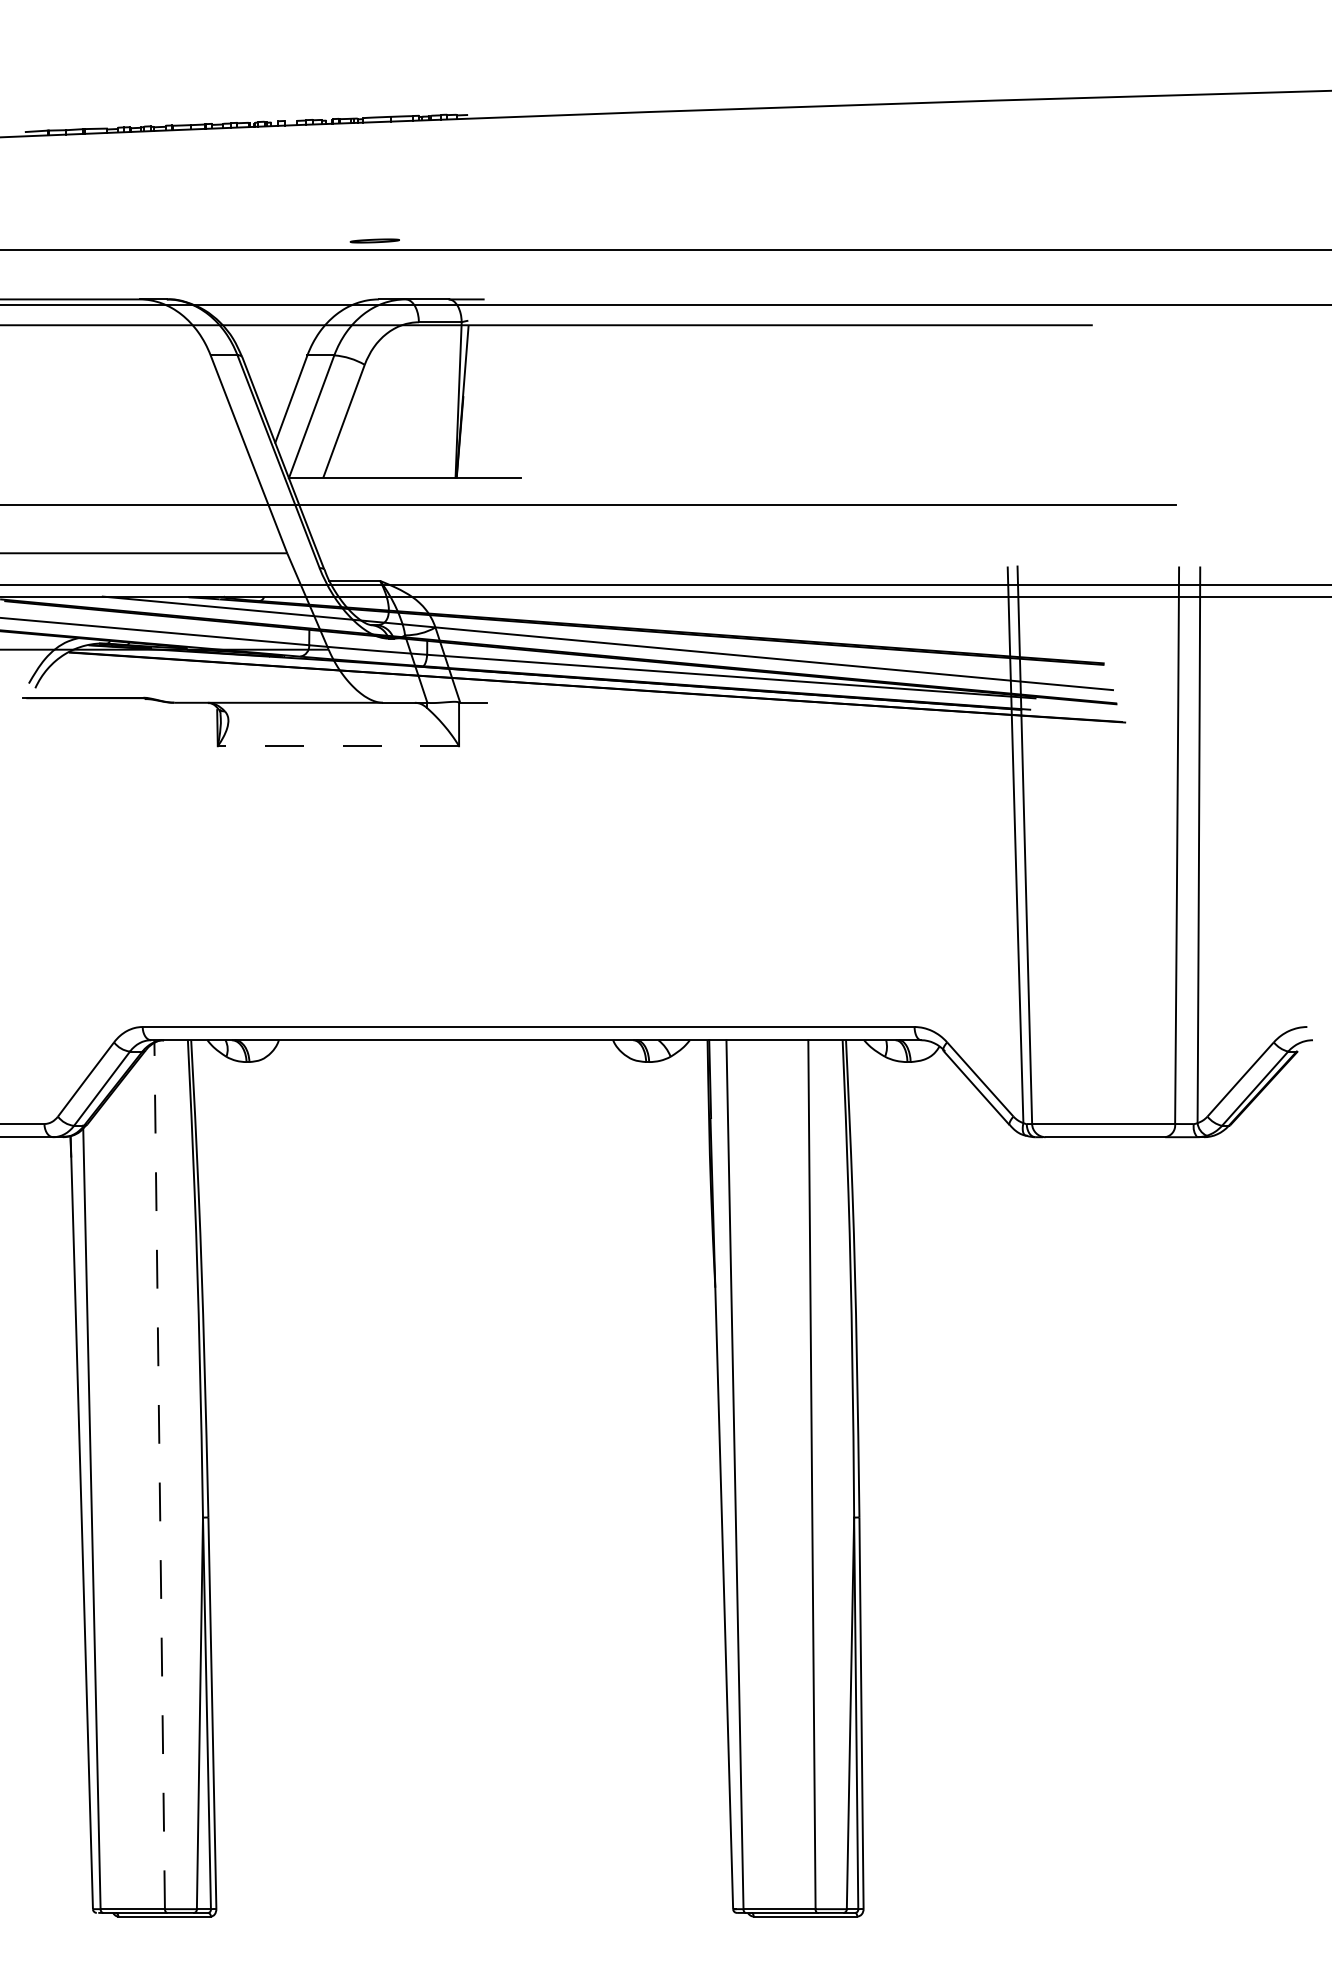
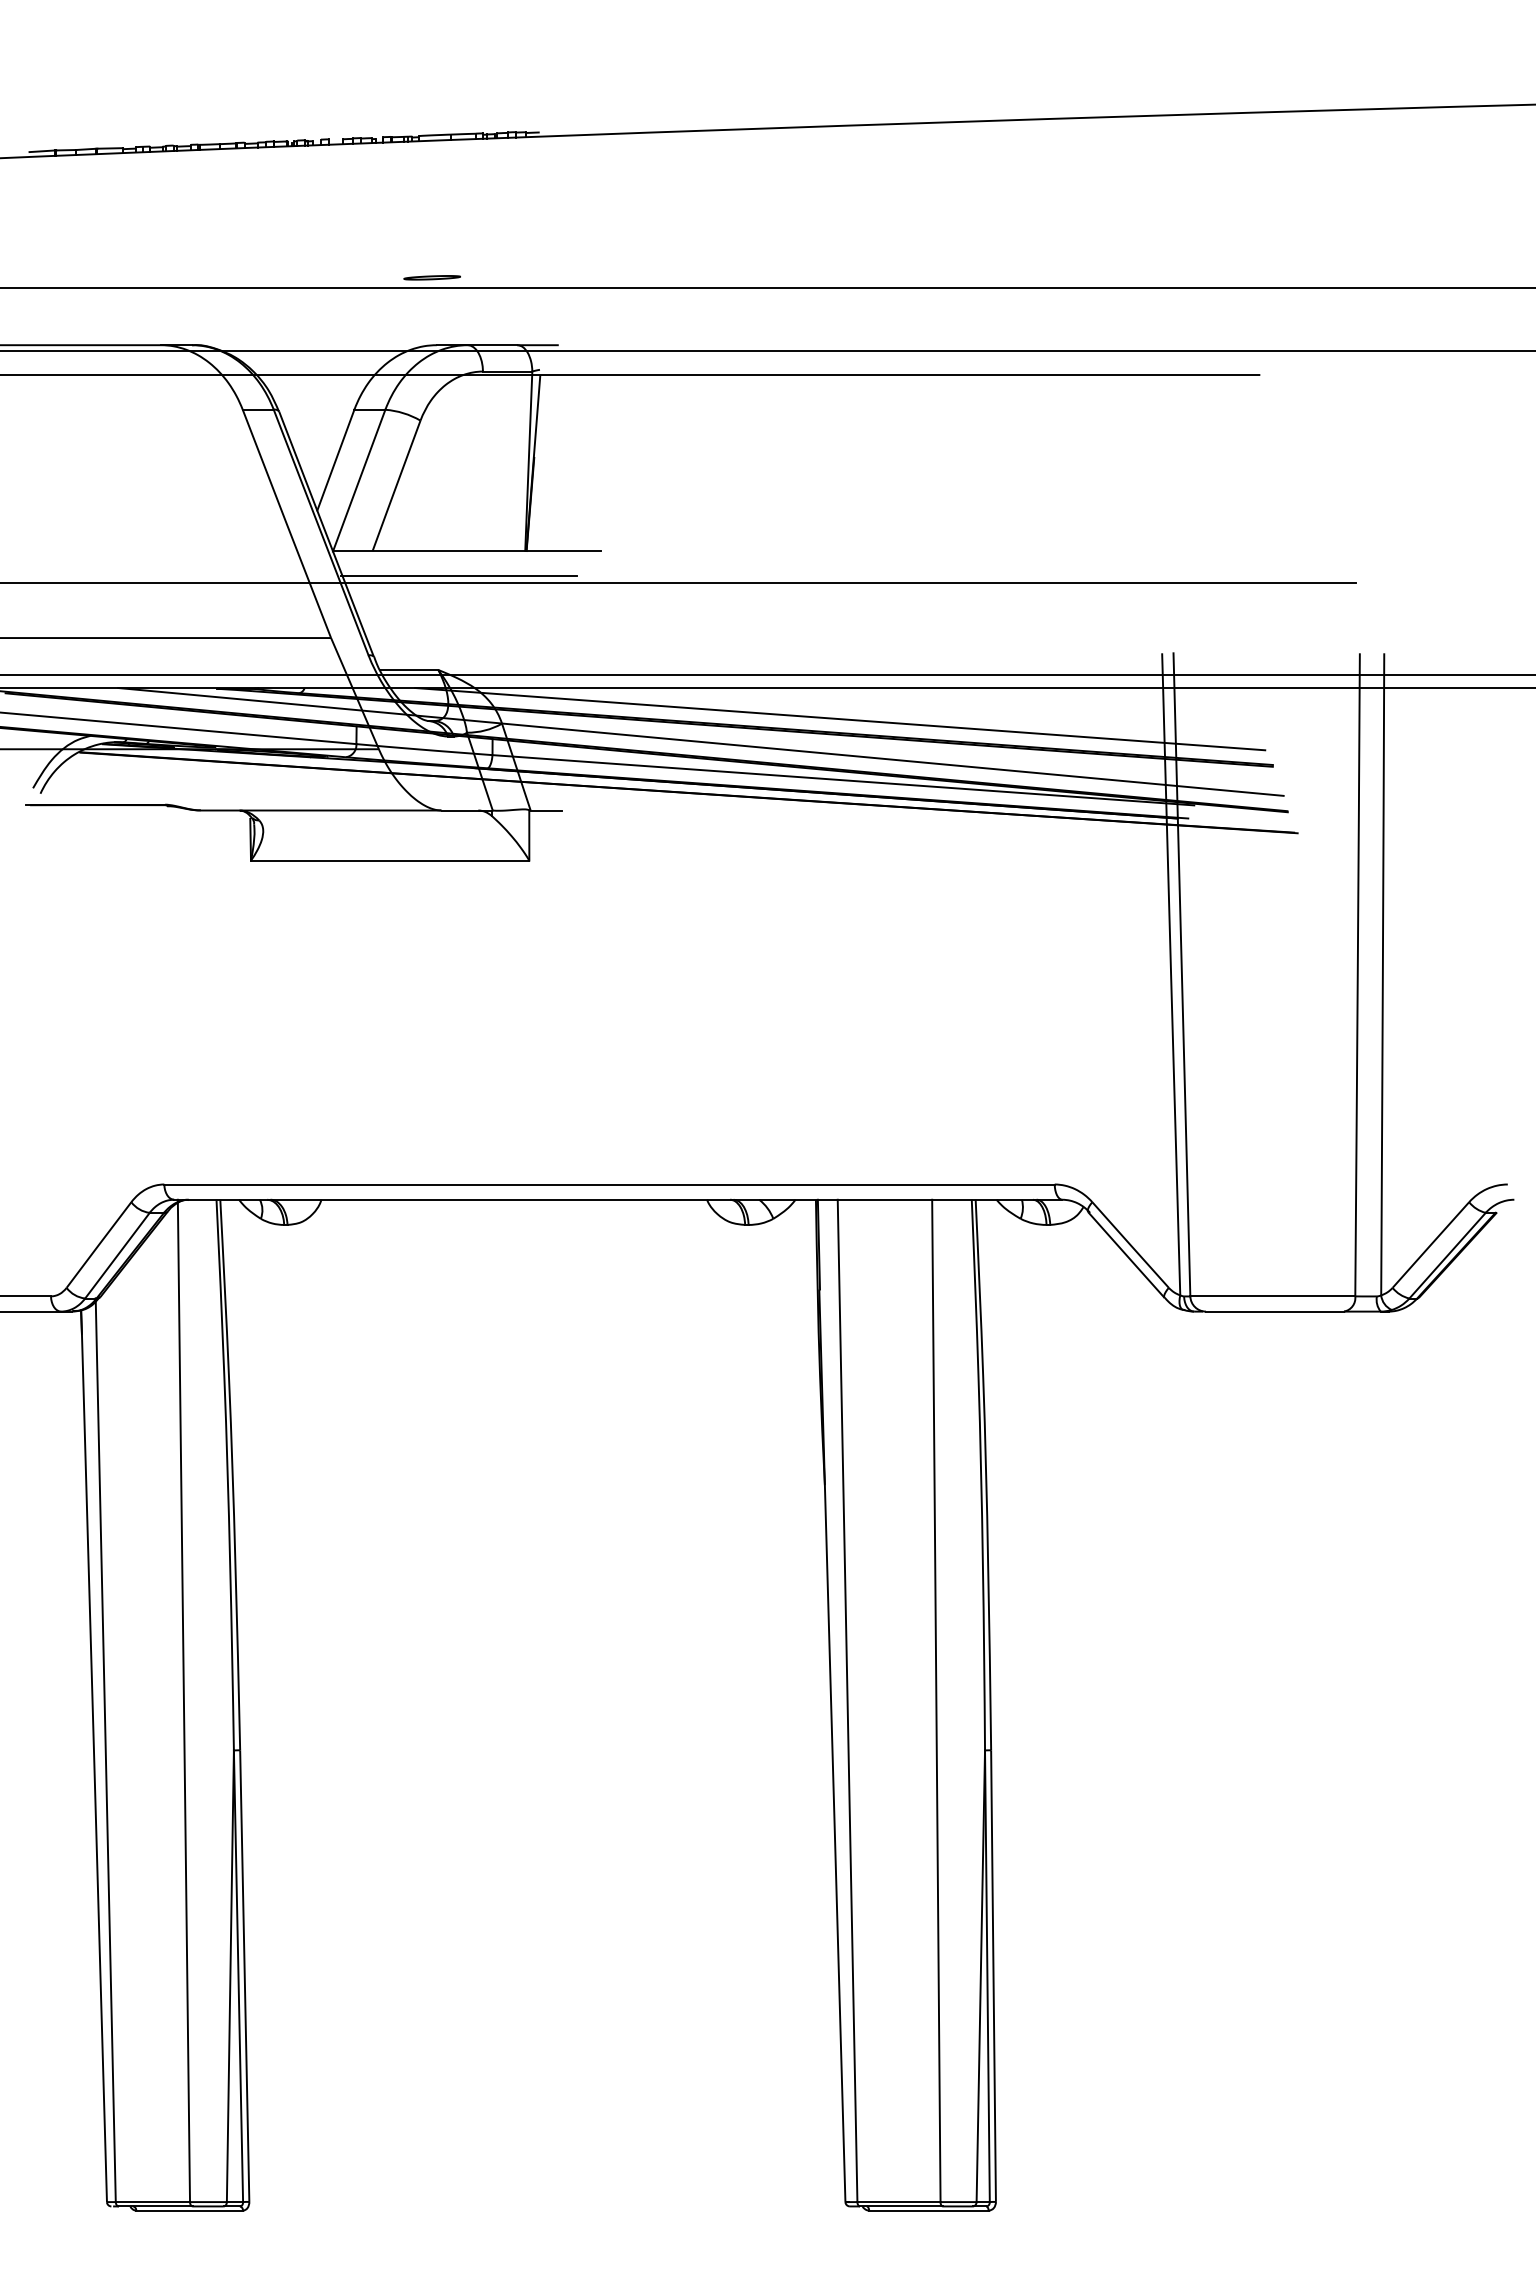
line: (398, 499) -> (459, 575), added
line: (728, 623) -> (840, 719), added
line: (337, 746) -> (389, 860), dashed -> solid
line: (159, 1474) -> (183, 1700), dashed -> solid

